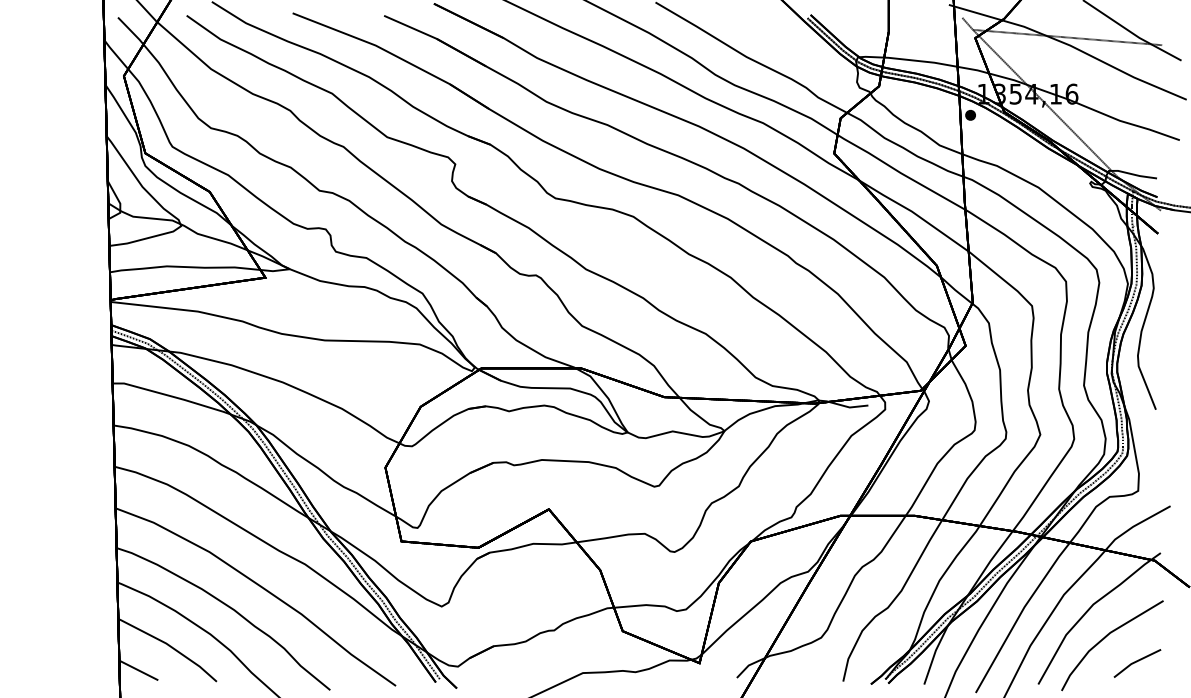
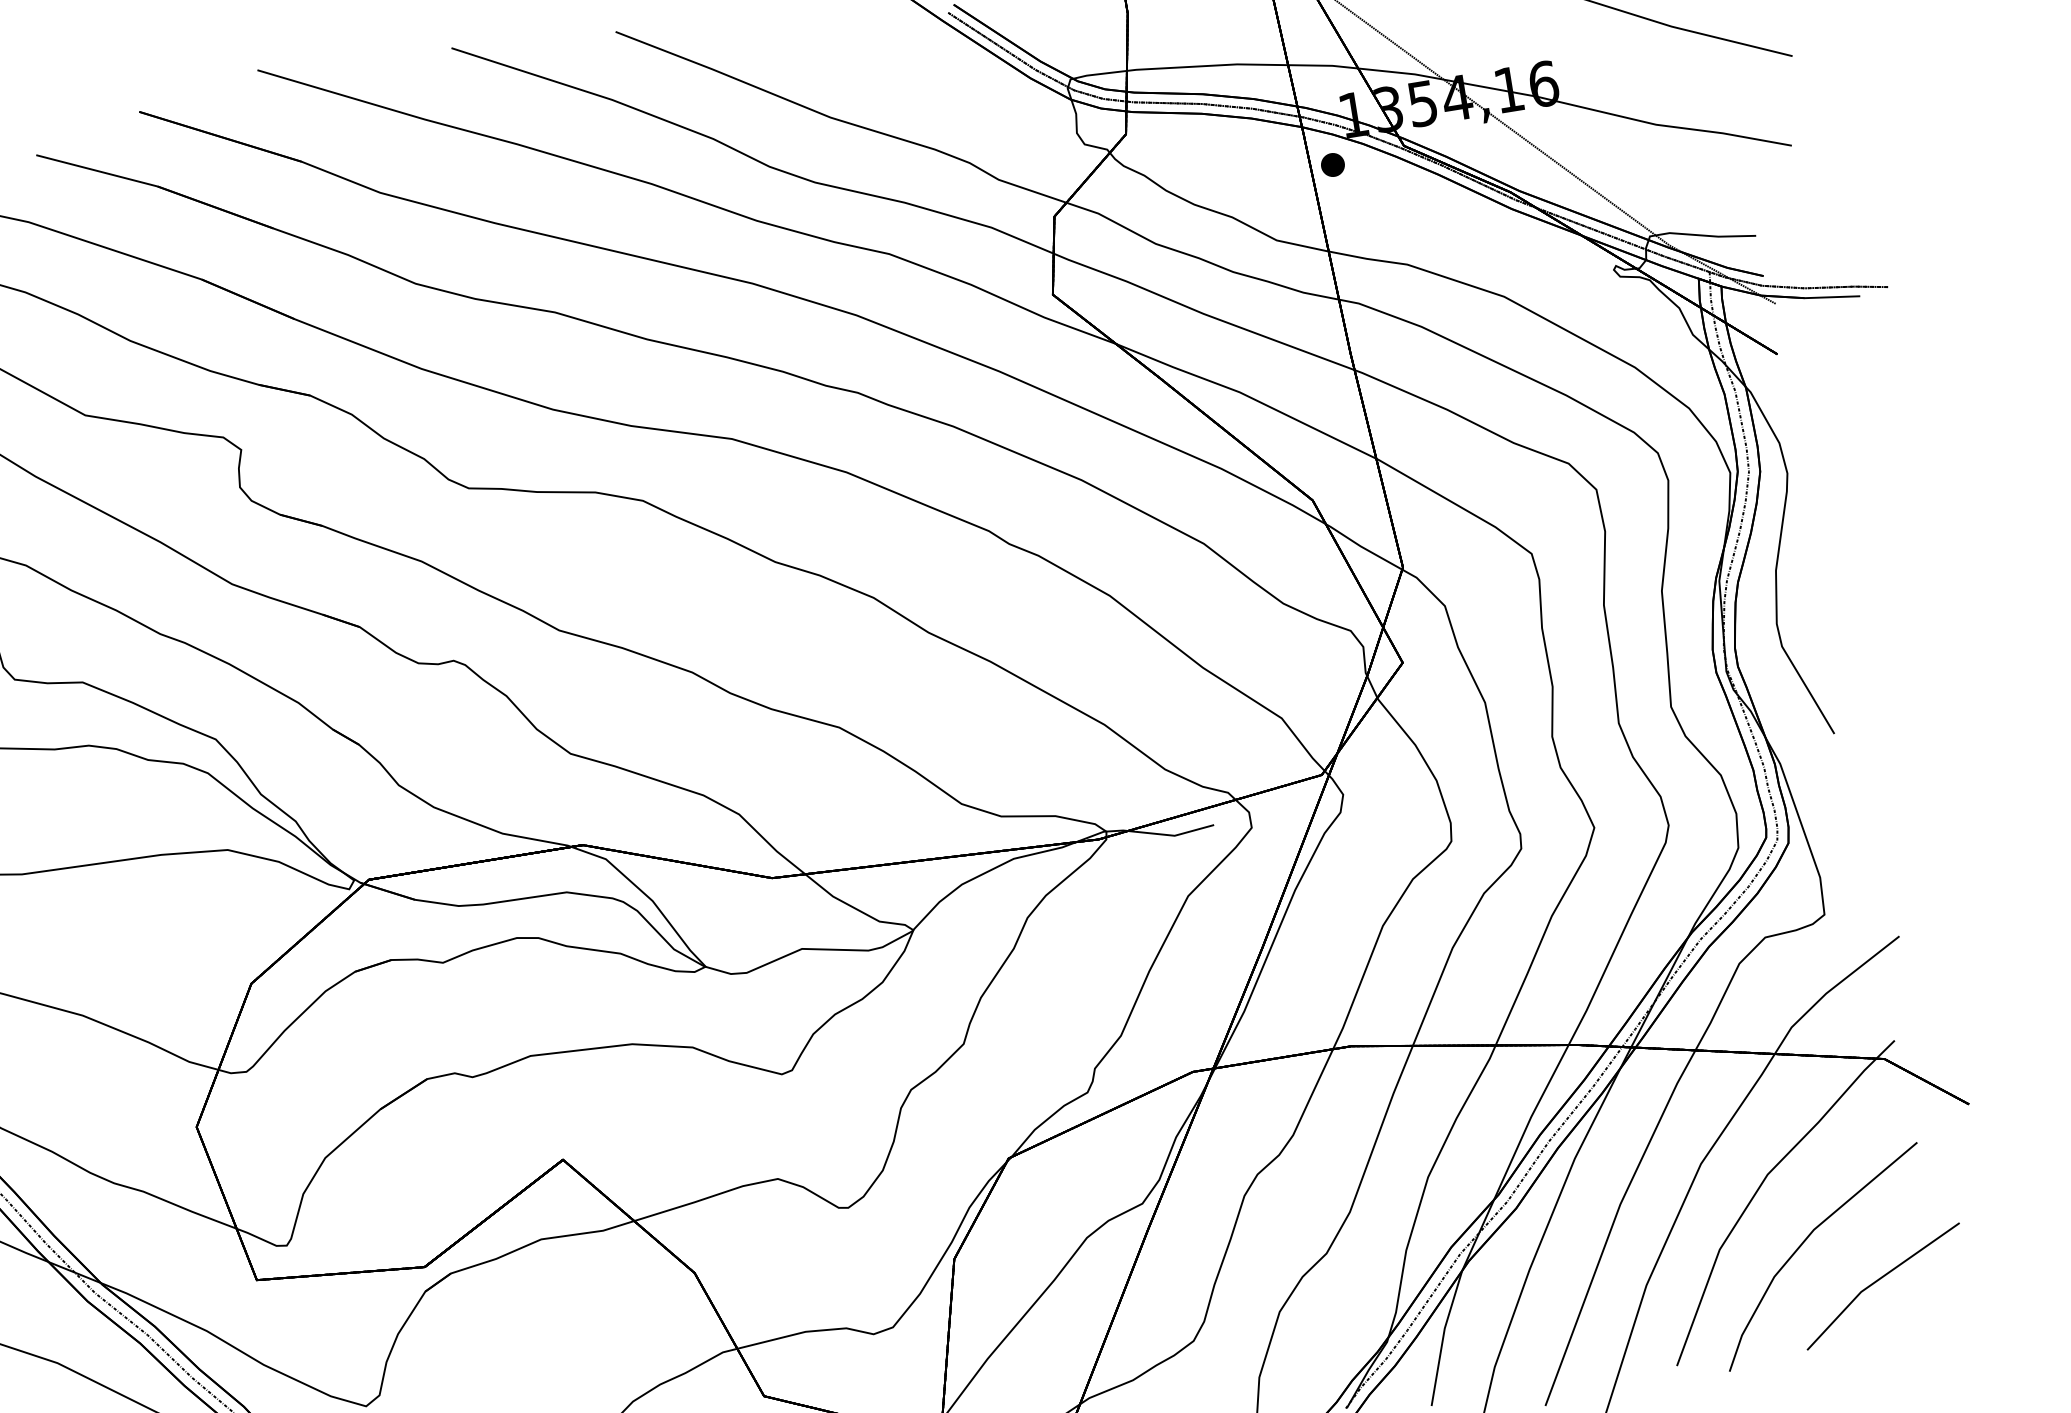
part: (1137, 663) -> (1883, 1286), size x1.67

